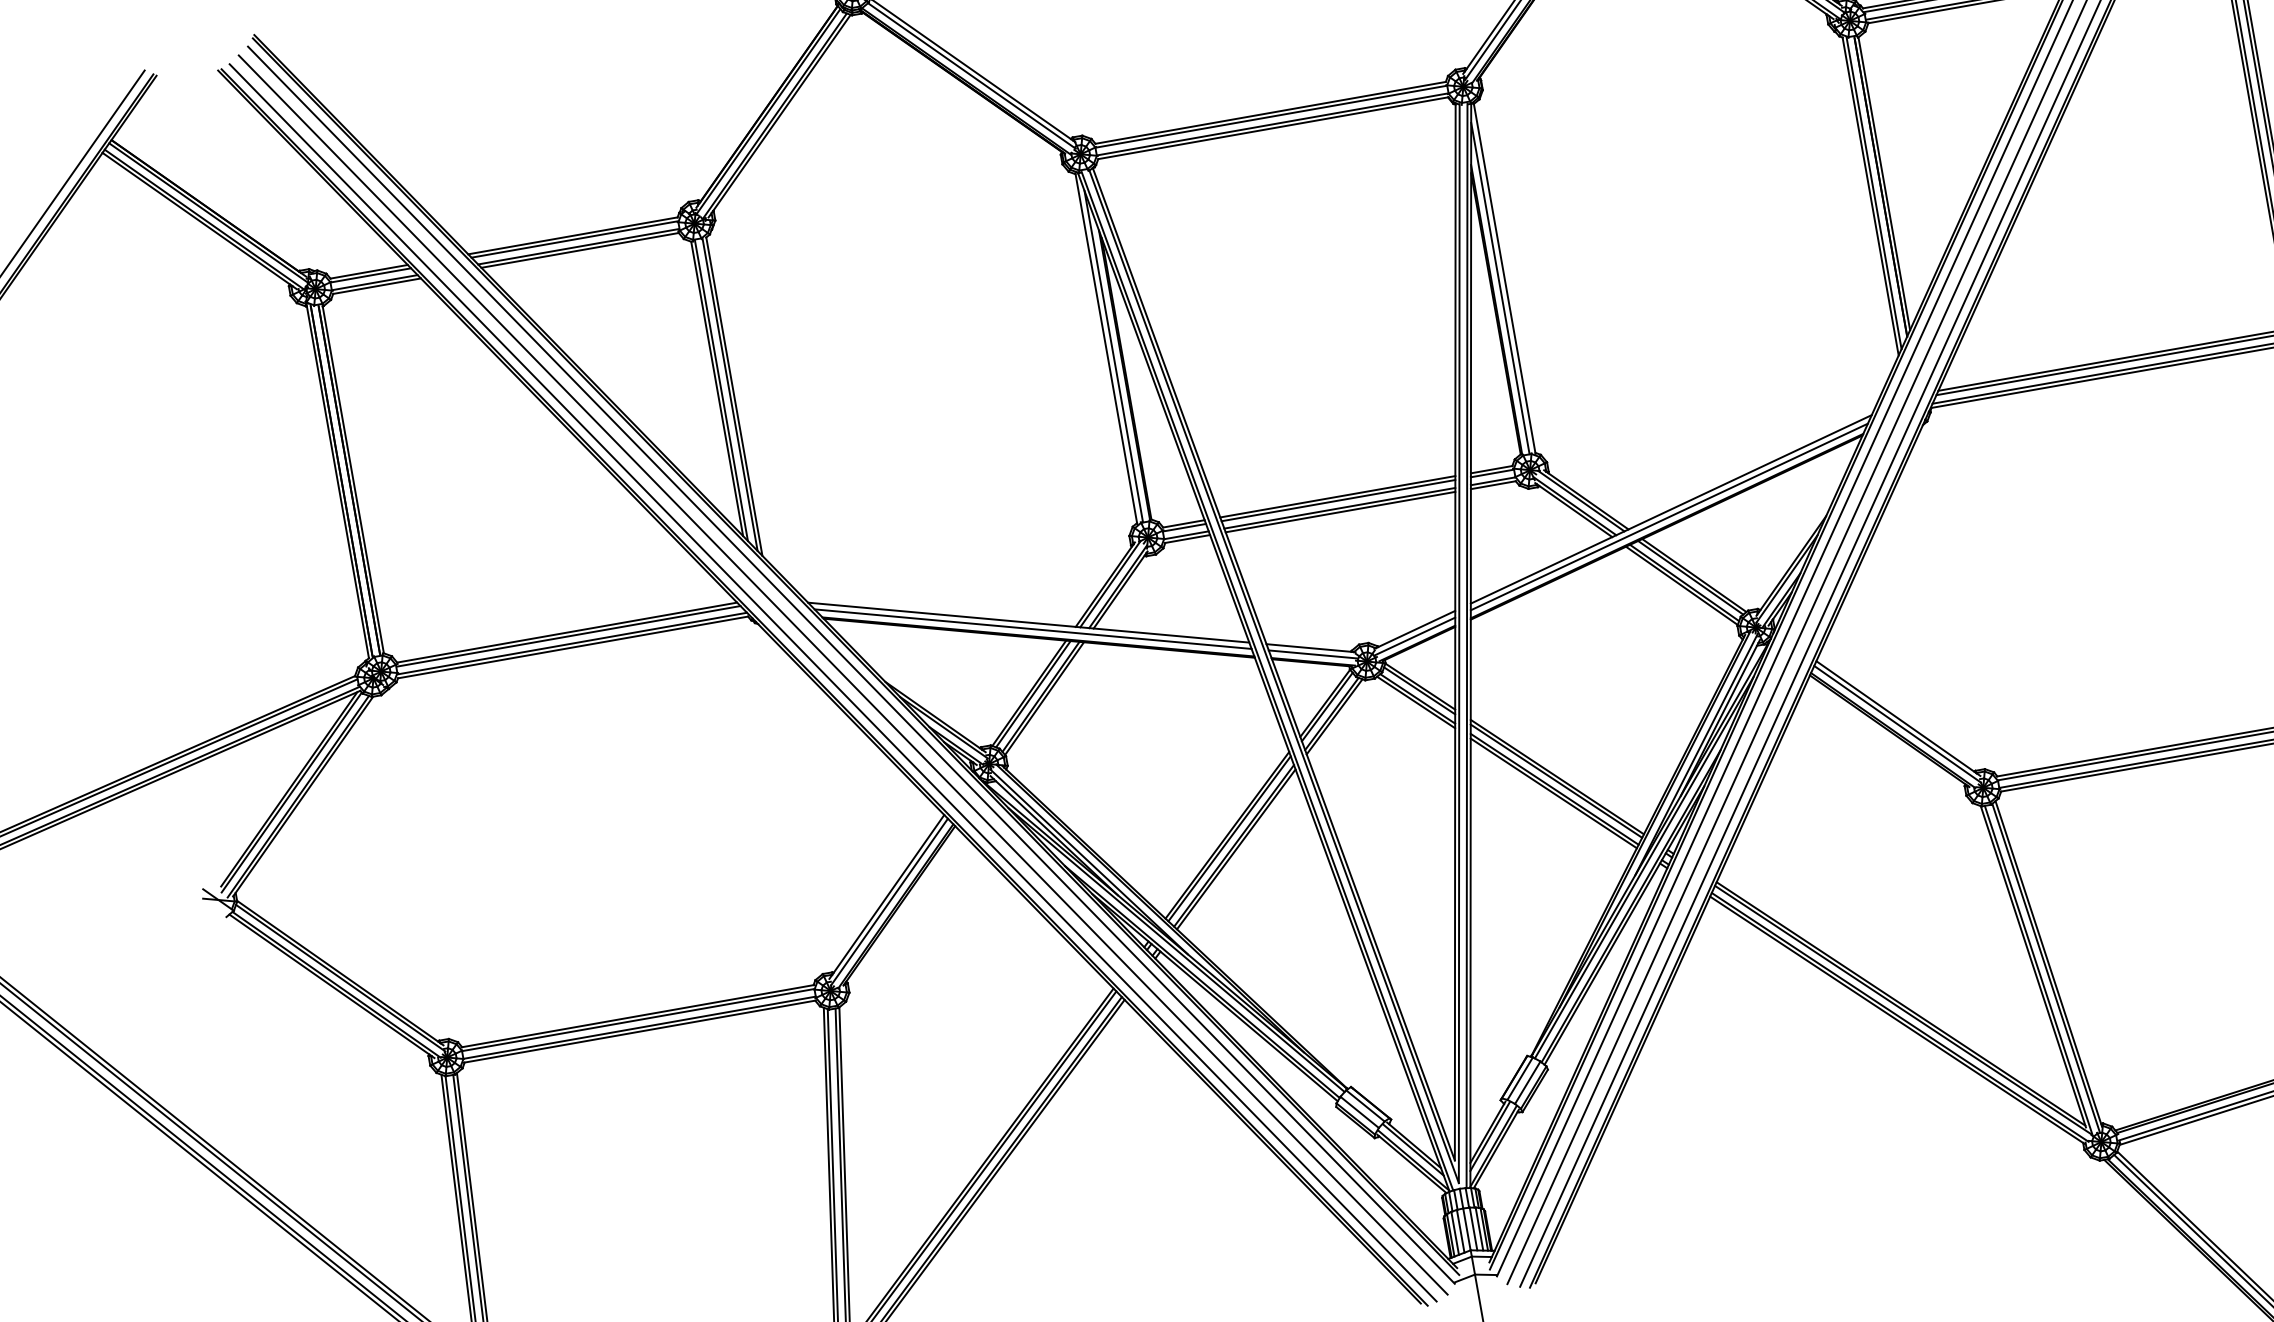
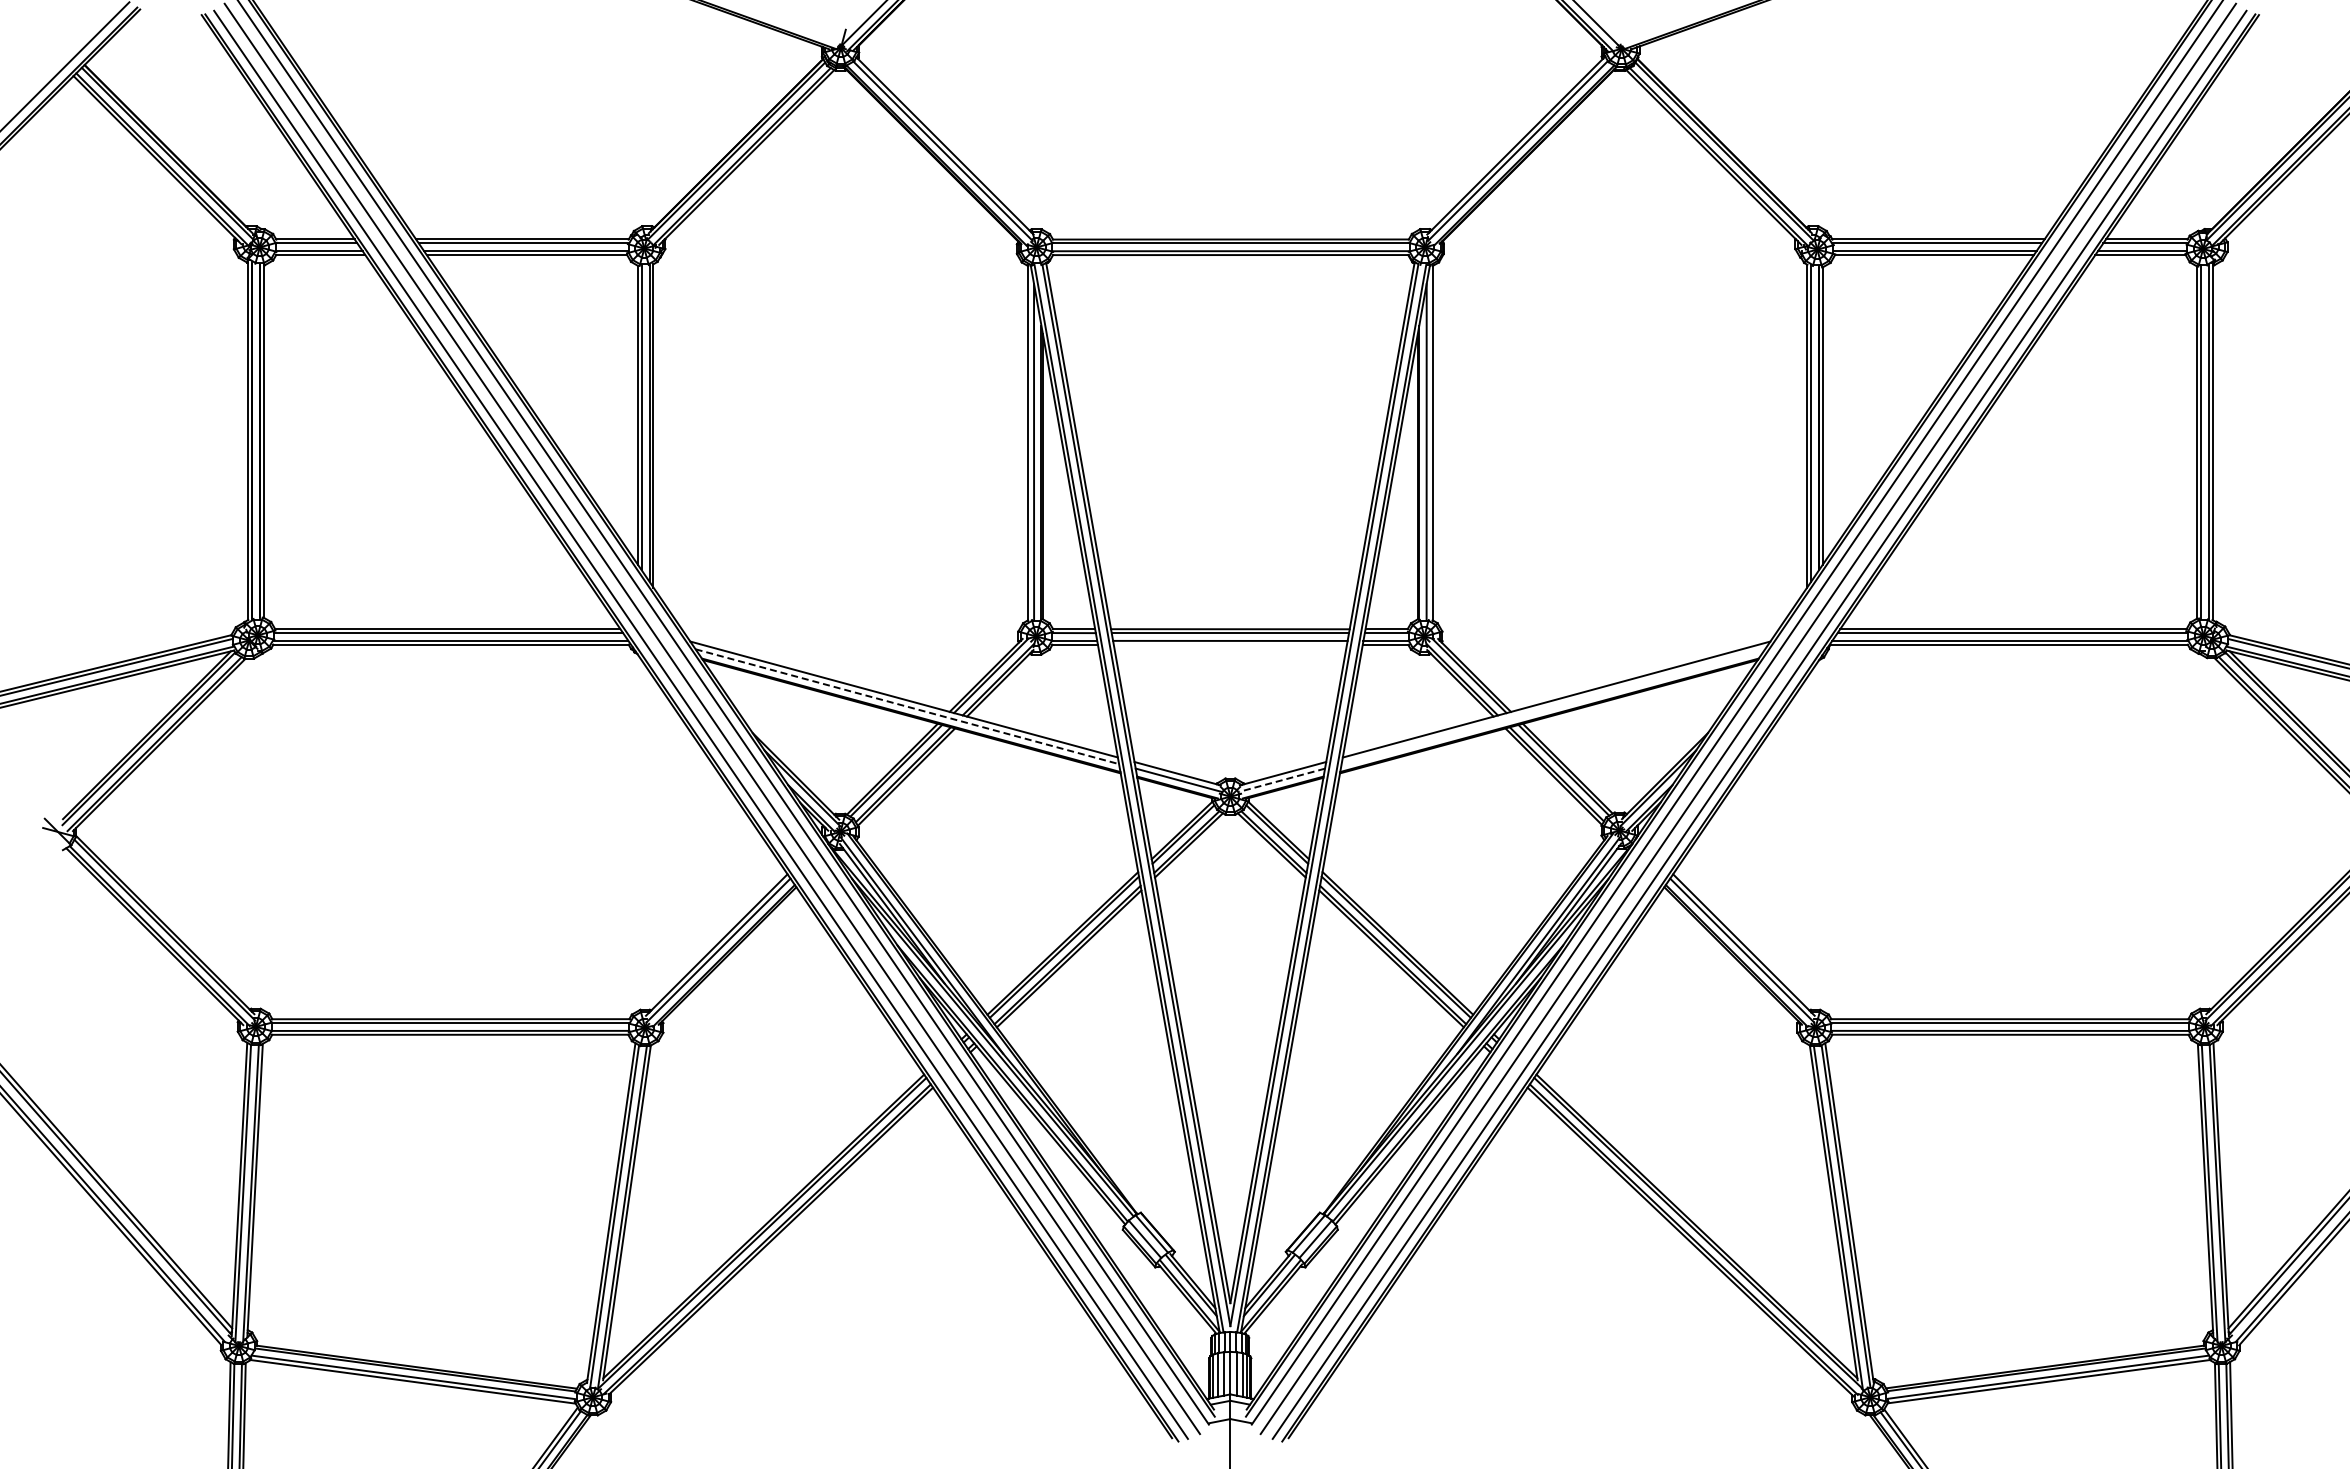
line: (1339, 511) -> (1229, 644), removed
line: (1669, 516) -> (1553, 706), removed
line: (1033, 628) -> (907, 706), solid -> dashed
line: (1414, 636) -> (1281, 780), solid -> dashed

